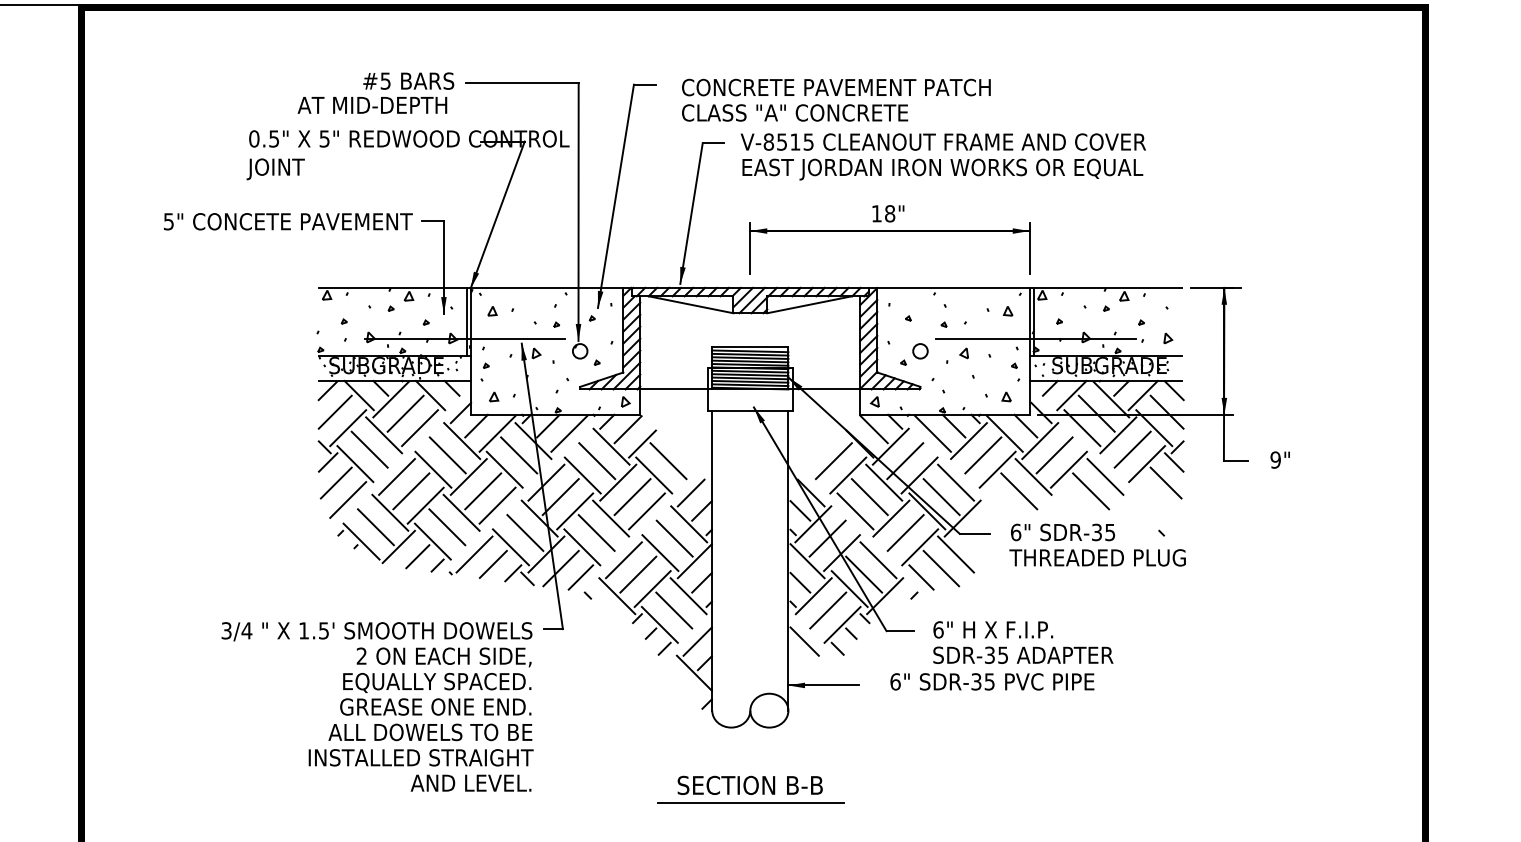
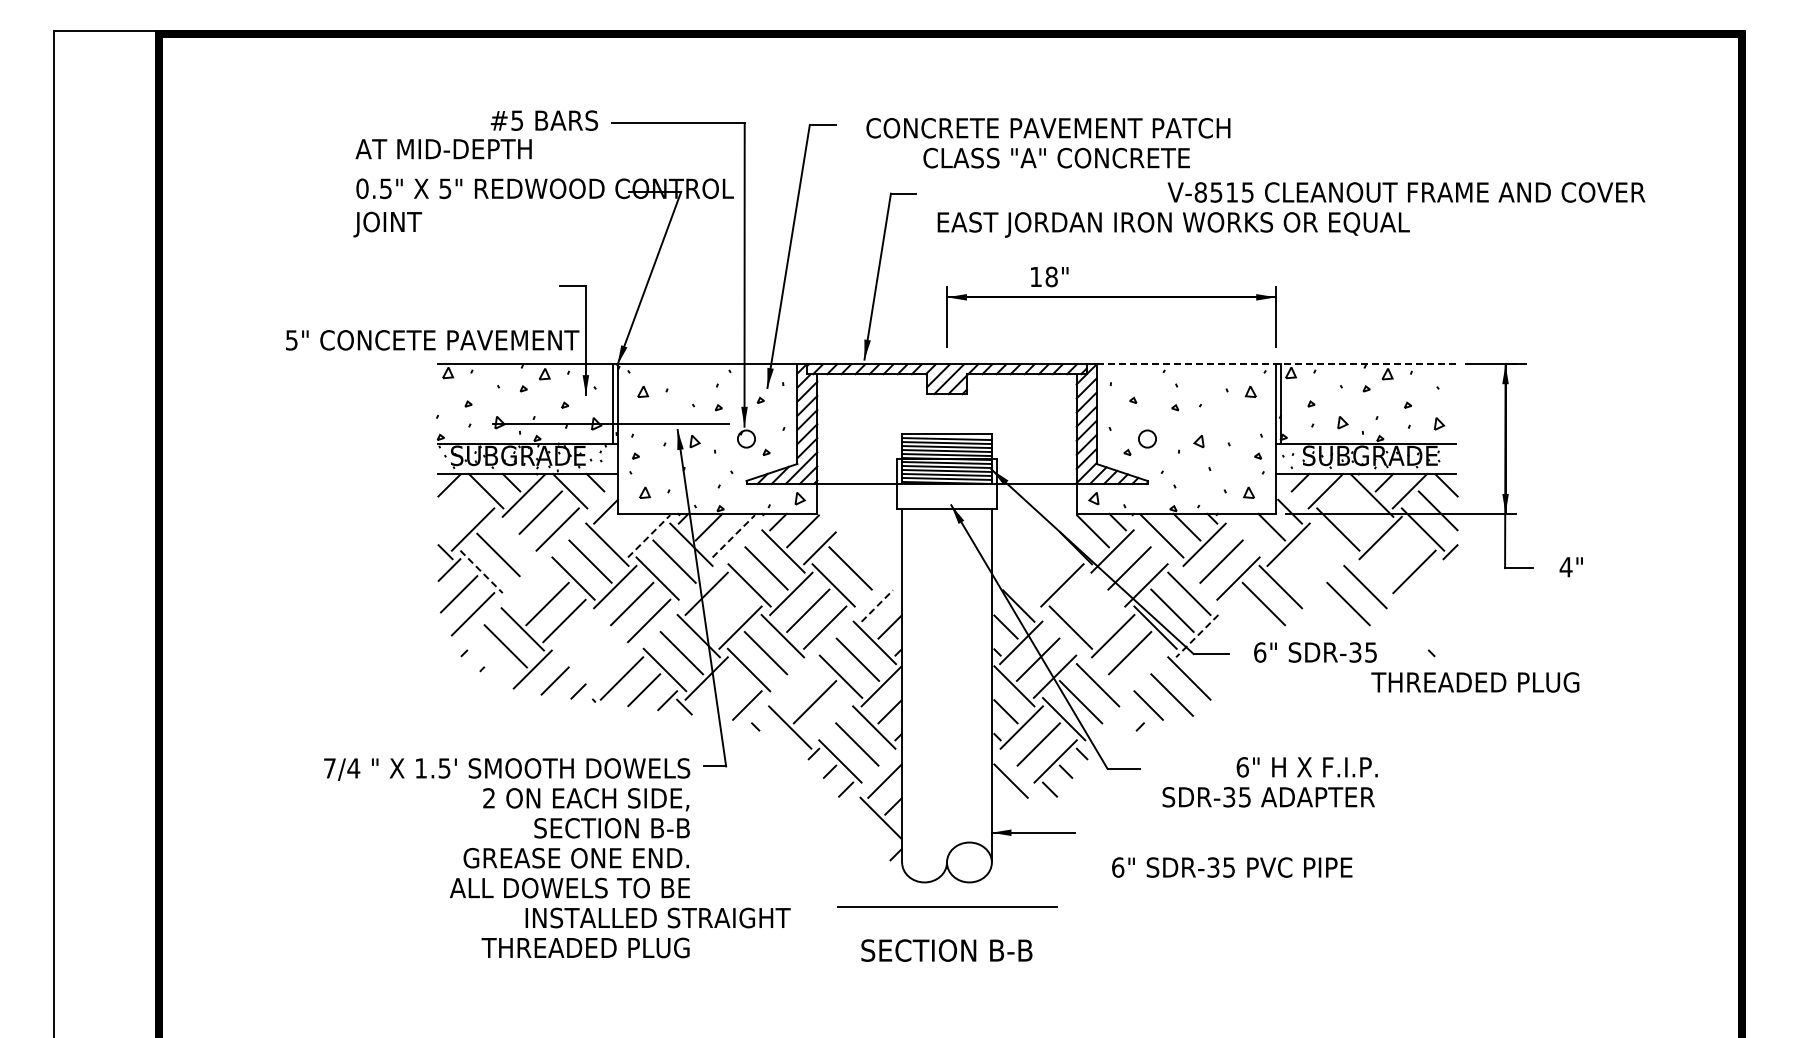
text: (372, 105) -> (443, 149), moved
text: (794, 112) -> (1056, 157), moved
text: (943, 142) -> (1406, 192), moved
text: (888, 213) -> (1049, 276), moved
text: (288, 221) -> (432, 340), moved
line: (1029, 288) -> (1276, 364), solid -> dashed
line: (691, 305) -> (877, 384), removed
line: (809, 305) -> (1016, 384), removed
line: (1035, 338) -> (1283, 424), removed
line: (334, 411) -> (457, 510), removed
line: (1096, 413) -> (1355, 512), removed
line: (476, 425) -> (624, 526), removed
line: (384, 434) -> (515, 537), removed
line: (497, 434) -> (649, 536), solid -> dashed
line: (569, 434) -> (733, 536), solid -> dashed
line: (1004, 434) -> (1246, 536), removed
line: (1132, 449) -> (1397, 554), removed
line: (1054, 455) -> (1305, 561), removed
text: (1275, 460) -> (1565, 567), 9" -> 4"
line: (833, 461) -> (1045, 568), removed
line: (1174, 462) -> (1446, 569), removed
line: (355, 463) -> (481, 571), solid -> dashed
line: (1068, 469) -> (1322, 578), removed
line: (396, 476) -> (530, 586), removed
line: (883, 482) -> (1104, 593), removed
line: (1165, 483) -> (1436, 594), removed
line: (691, 492) -> (877, 605), solid -> dashed
line: (560, 496) -> (723, 610), removed
line: (869, 496) -> (1087, 610), removed
line: (461, 512) -> (606, 629), removed
line: (962, 518) -> (1197, 636), solid -> dashed
line: (446, 527) -> (589, 646), removed
line: (361, 541) -> (488, 663), removed
line: (432, 541) -> (572, 663), removed
line: (919, 546) -> (1146, 669), removed
text: (1097, 557) -> (1475, 682), moved
line: (623, 560) -> (797, 685), removed
line: (560, 568) -> (723, 694), removed
line: (652, 589) -> (831, 719), removed
line: (884, 596) -> (1105, 727), removed
text: (226, 630) -> (329, 768), 3/4 -> 7/4
text: (992, 630) -> (1306, 767), moved
text: (992, 681) -> (1232, 867), moved
text: (437, 682) -> (578, 829), EQUALLY SPACED. -> SECTION B-B
text: (420, 757) -> (657, 917), moved
text: (443, 782) -> (585, 947), AND LEVEL. -> THREADED PLUG
line: (750, 802) -> (947, 906), moved

